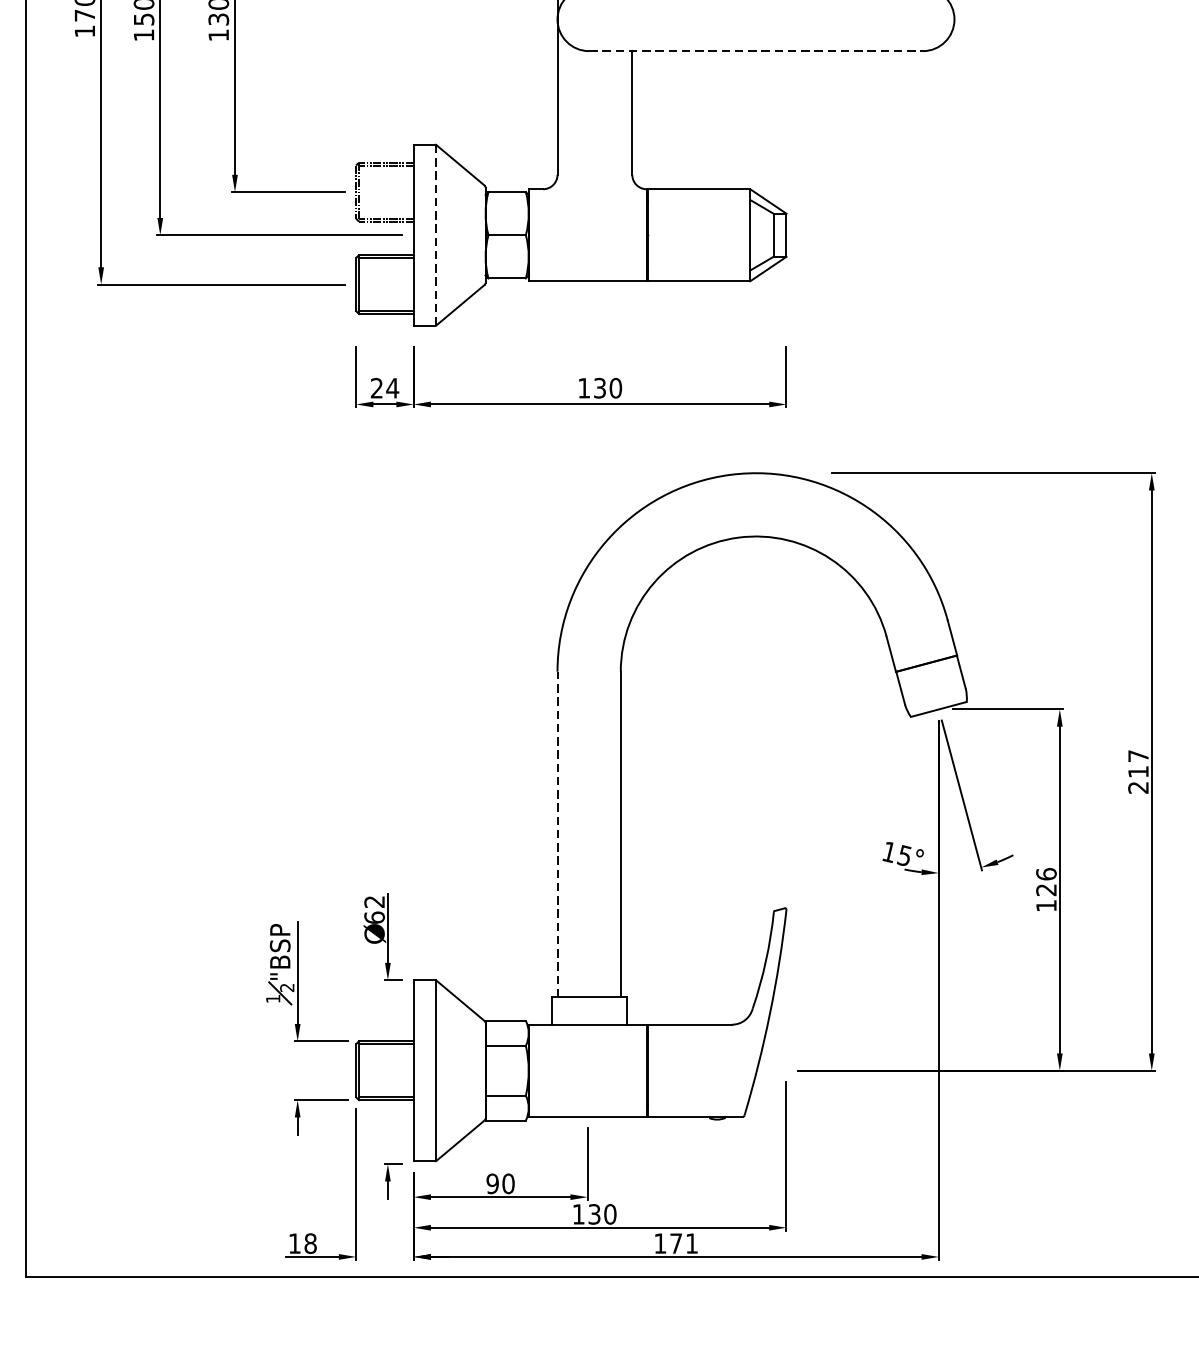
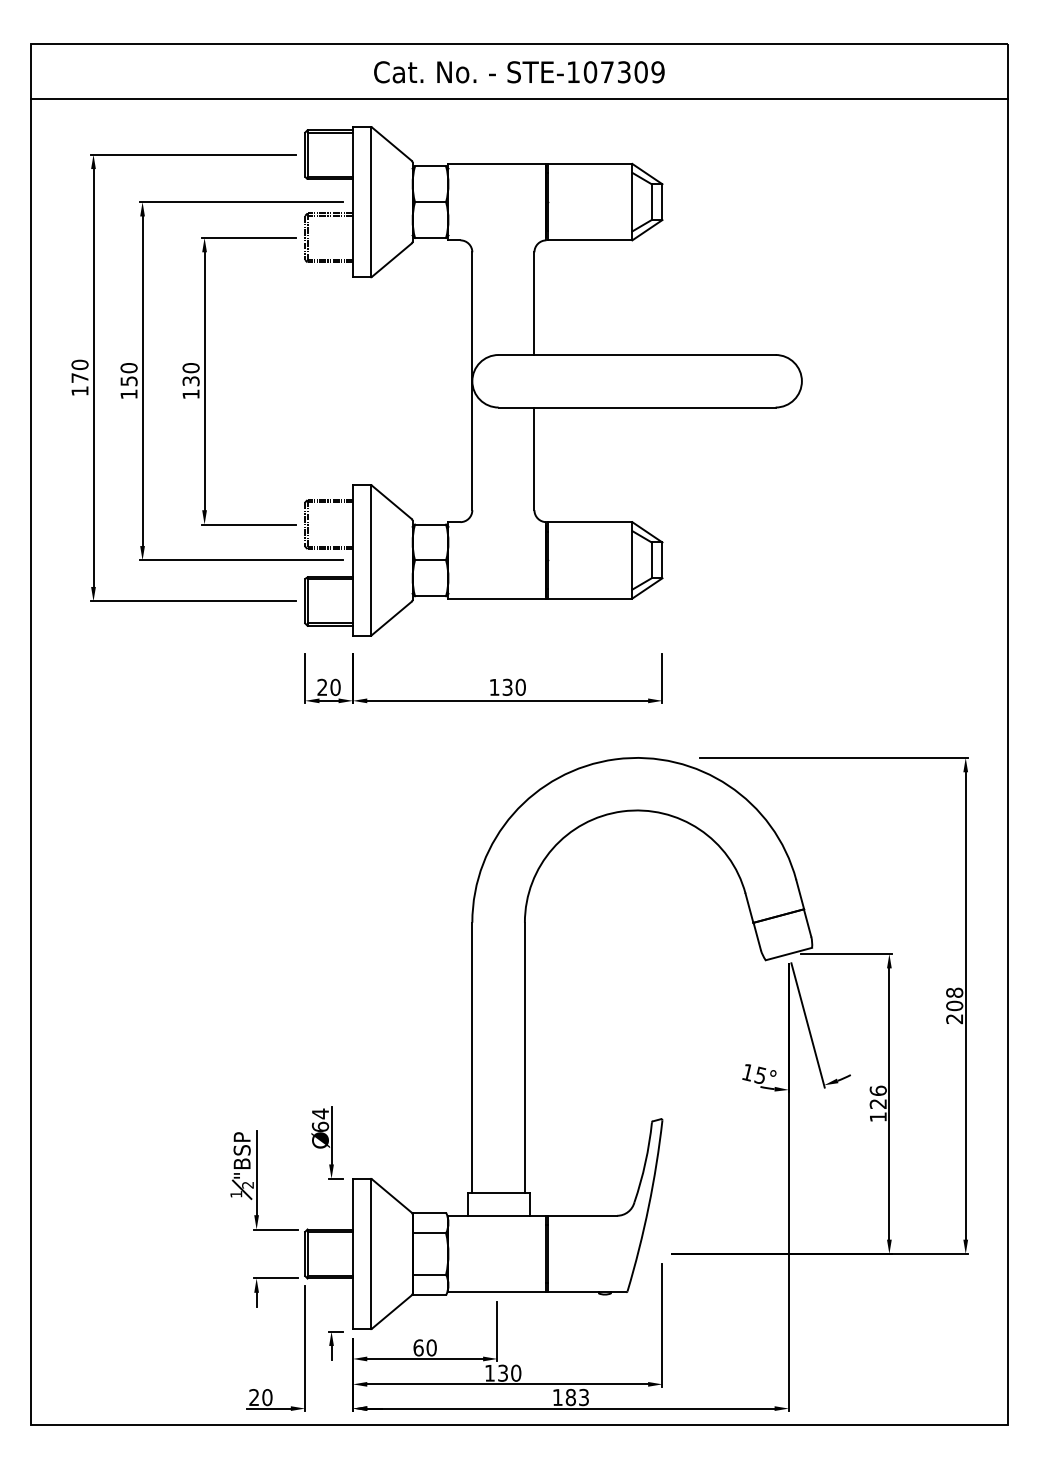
line: (756, 51) -> (637, 407), dashed -> solid
line: (436, 235) -> (371, 560), dashed -> solid
text: (392, 388) -> (335, 687), 24 -> 20
text: (1138, 764) -> (954, 999), 217 -> 208
line: (557, 834) -> (472, 1057), dashed -> solid
text: (373, 901) -> (319, 1113), 62 -> 64
text: (492, 1183) -> (418, 1347), 90 -> 60
text: (302, 1243) -> (260, 1397), 18 -> 20
text: (682, 1243) -> (576, 1397), 171 -> 183

